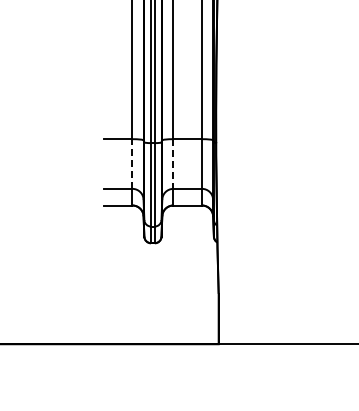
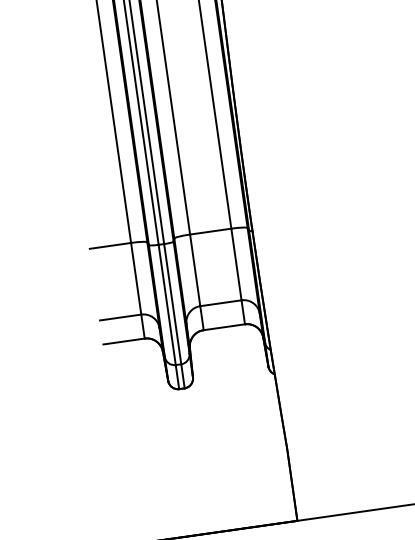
line: (132, 164) -> (136, 279), dashed -> solid
line: (173, 164) -> (195, 271), dashed -> solid

